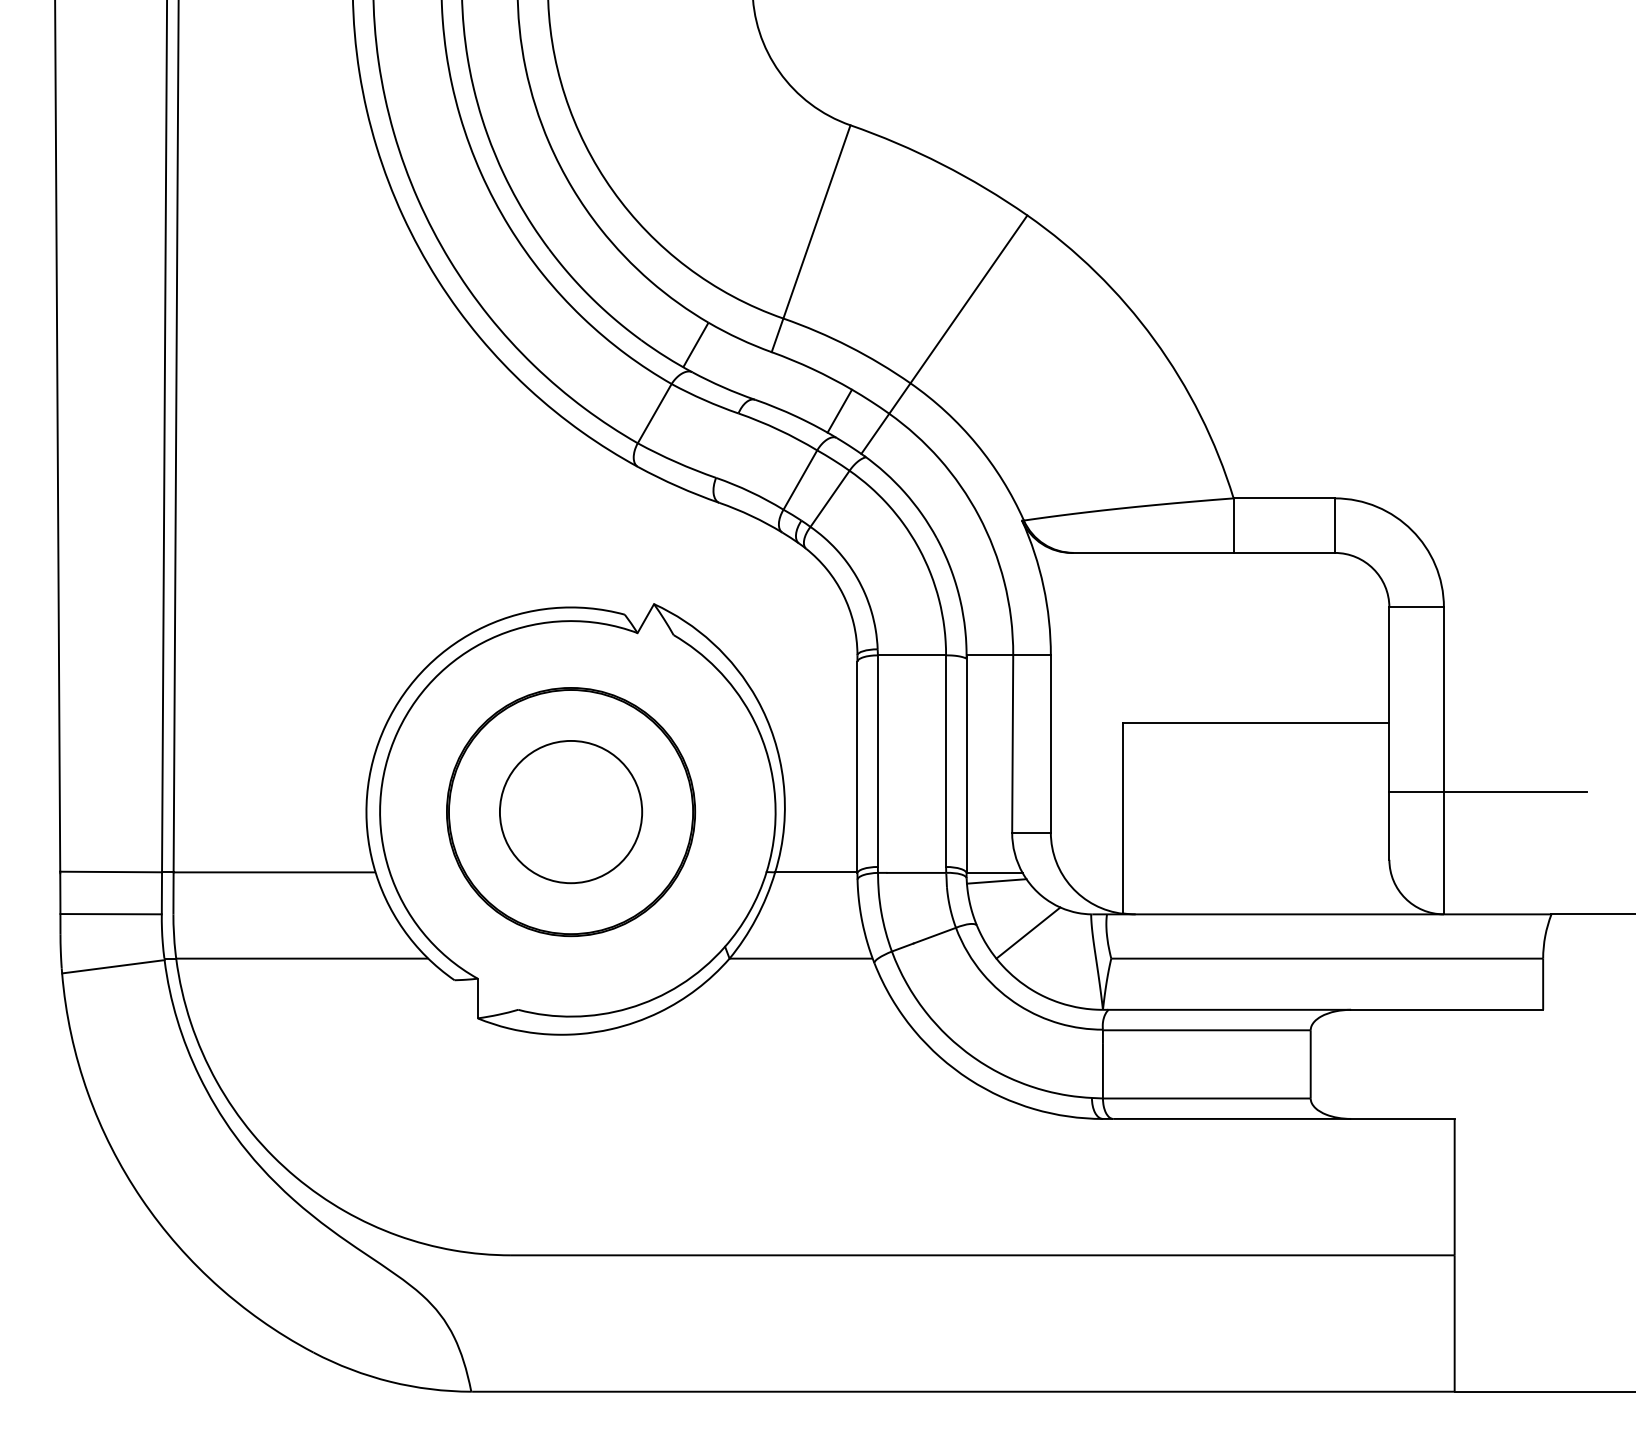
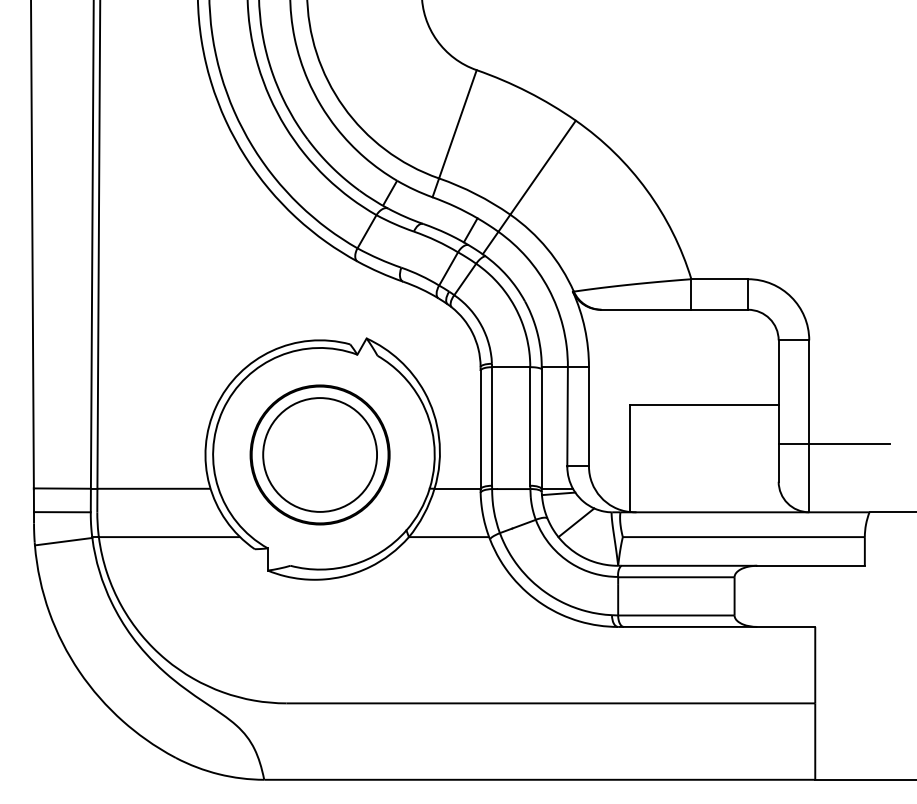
circle: (571, 811) -> (320, 454), size x1.43

